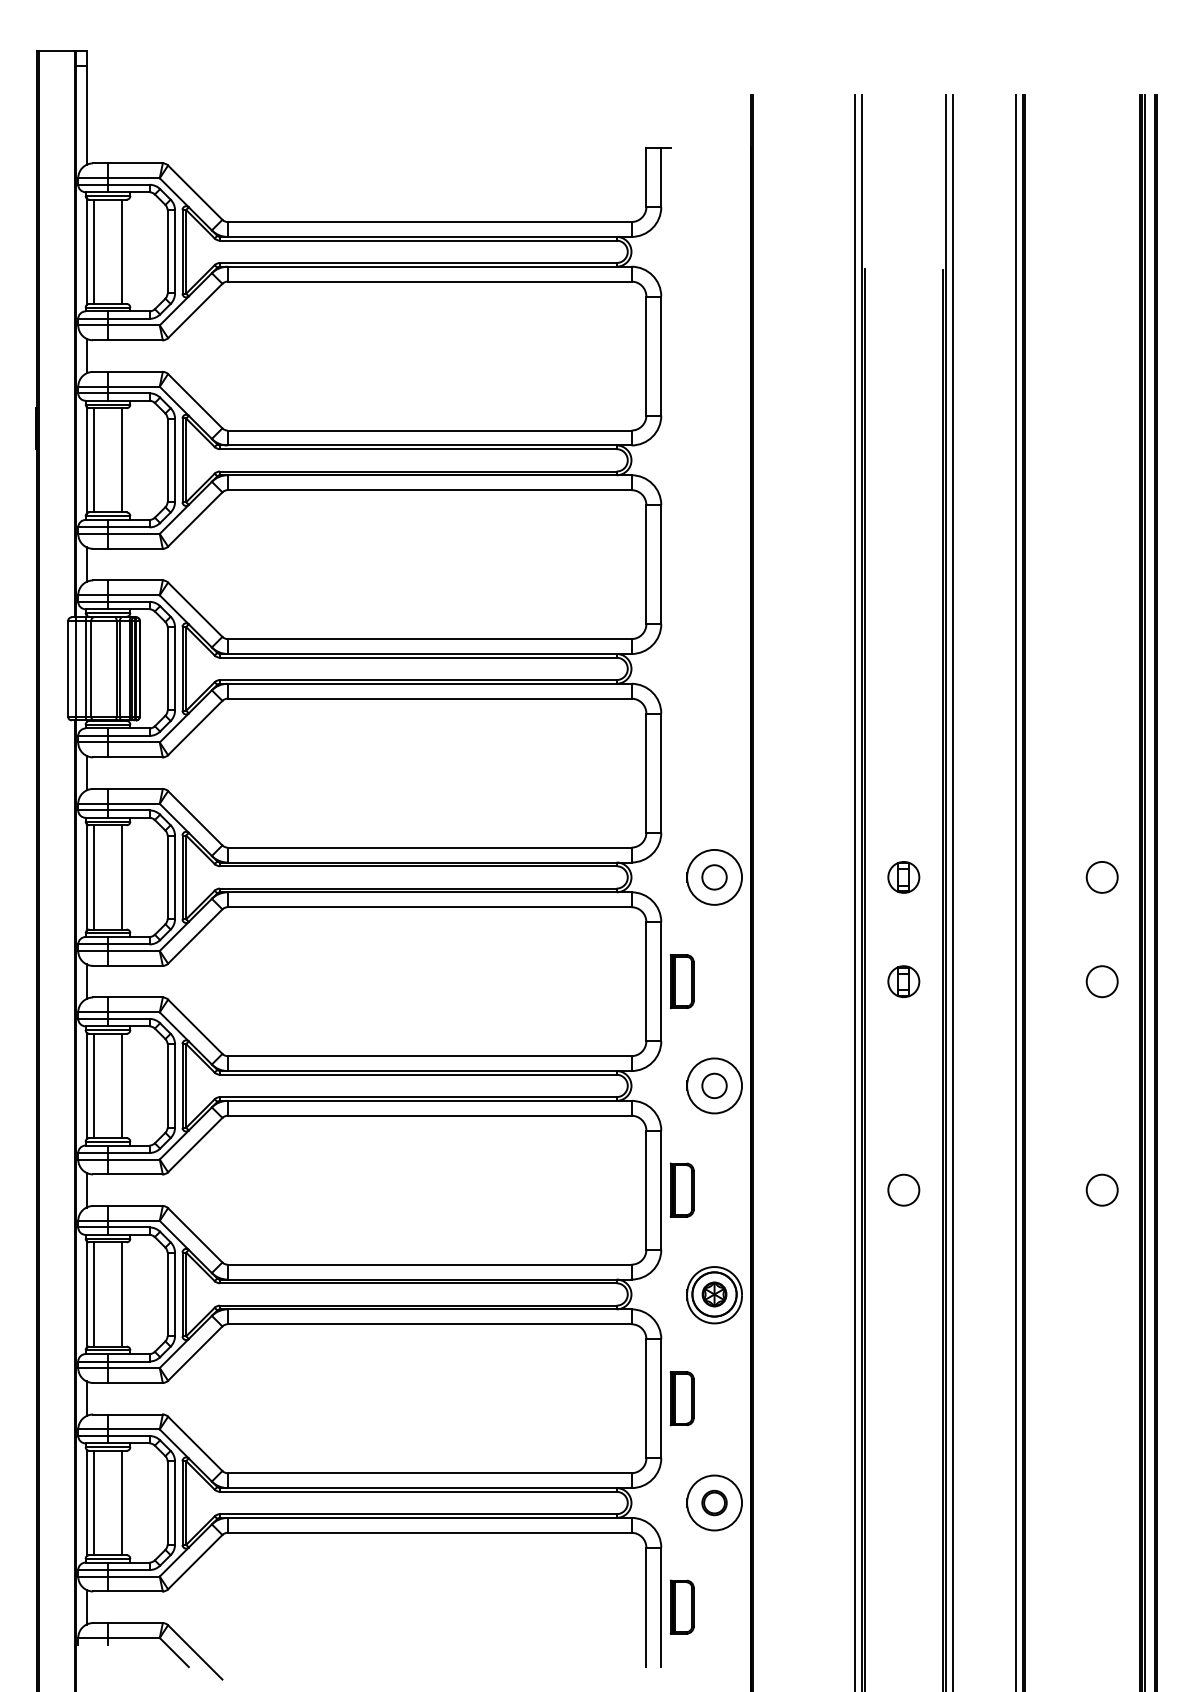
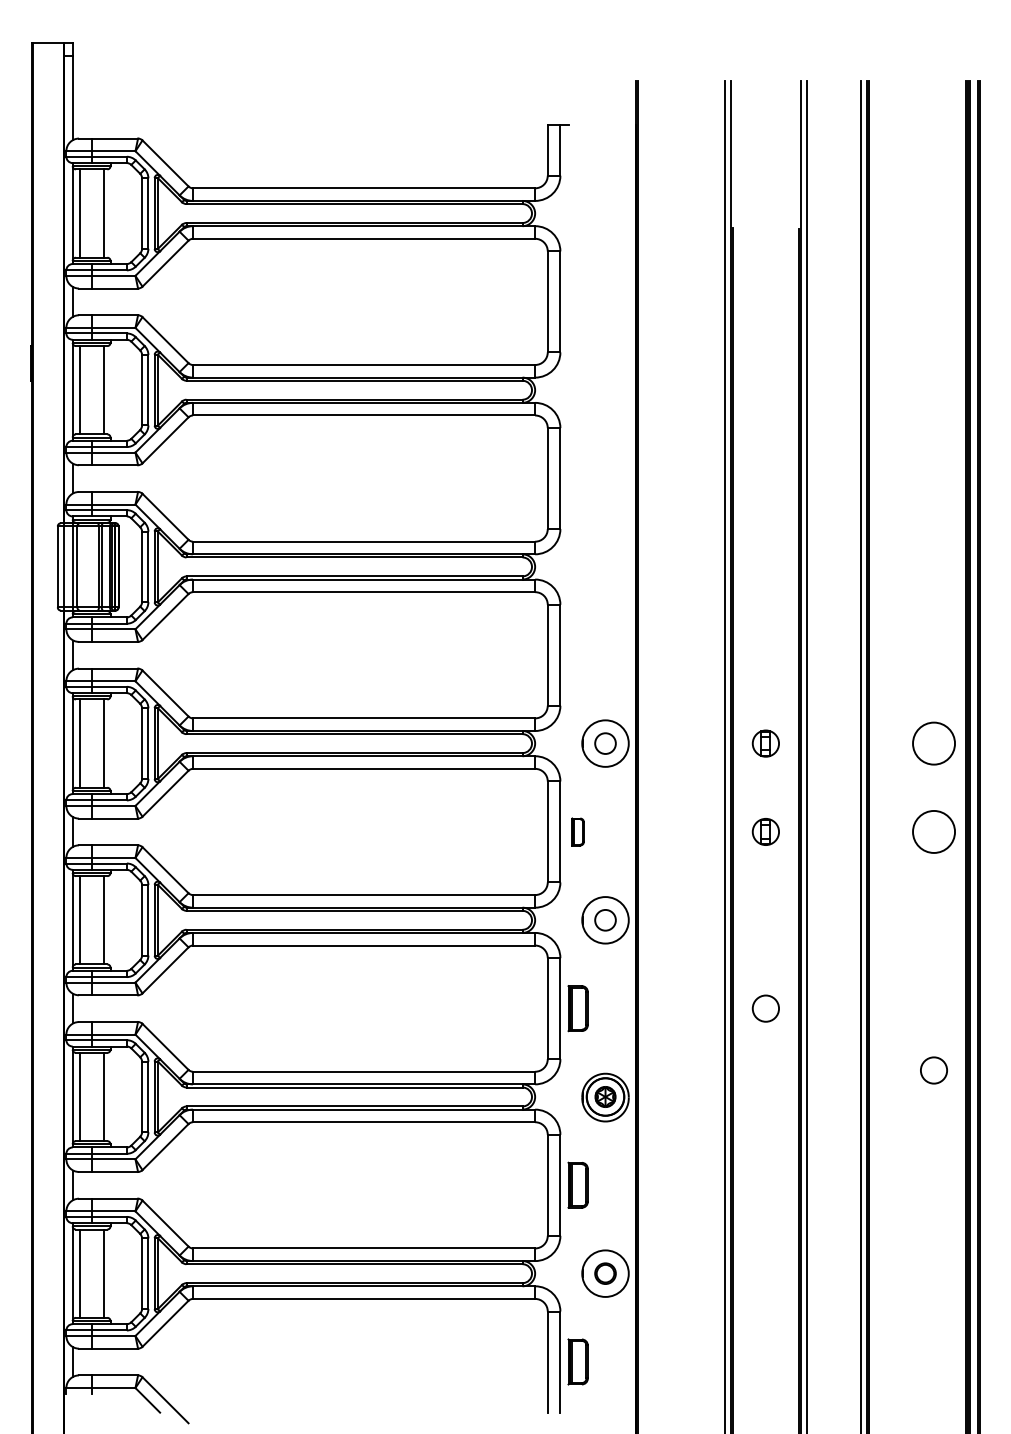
circle: (1101, 876) -> (933, 742), size x1.6
part: (681, 981) -> (577, 831), size x0.6
circle: (1101, 981) -> (933, 831), size x1.6
circle: (1101, 1189) -> (933, 1069), moved

